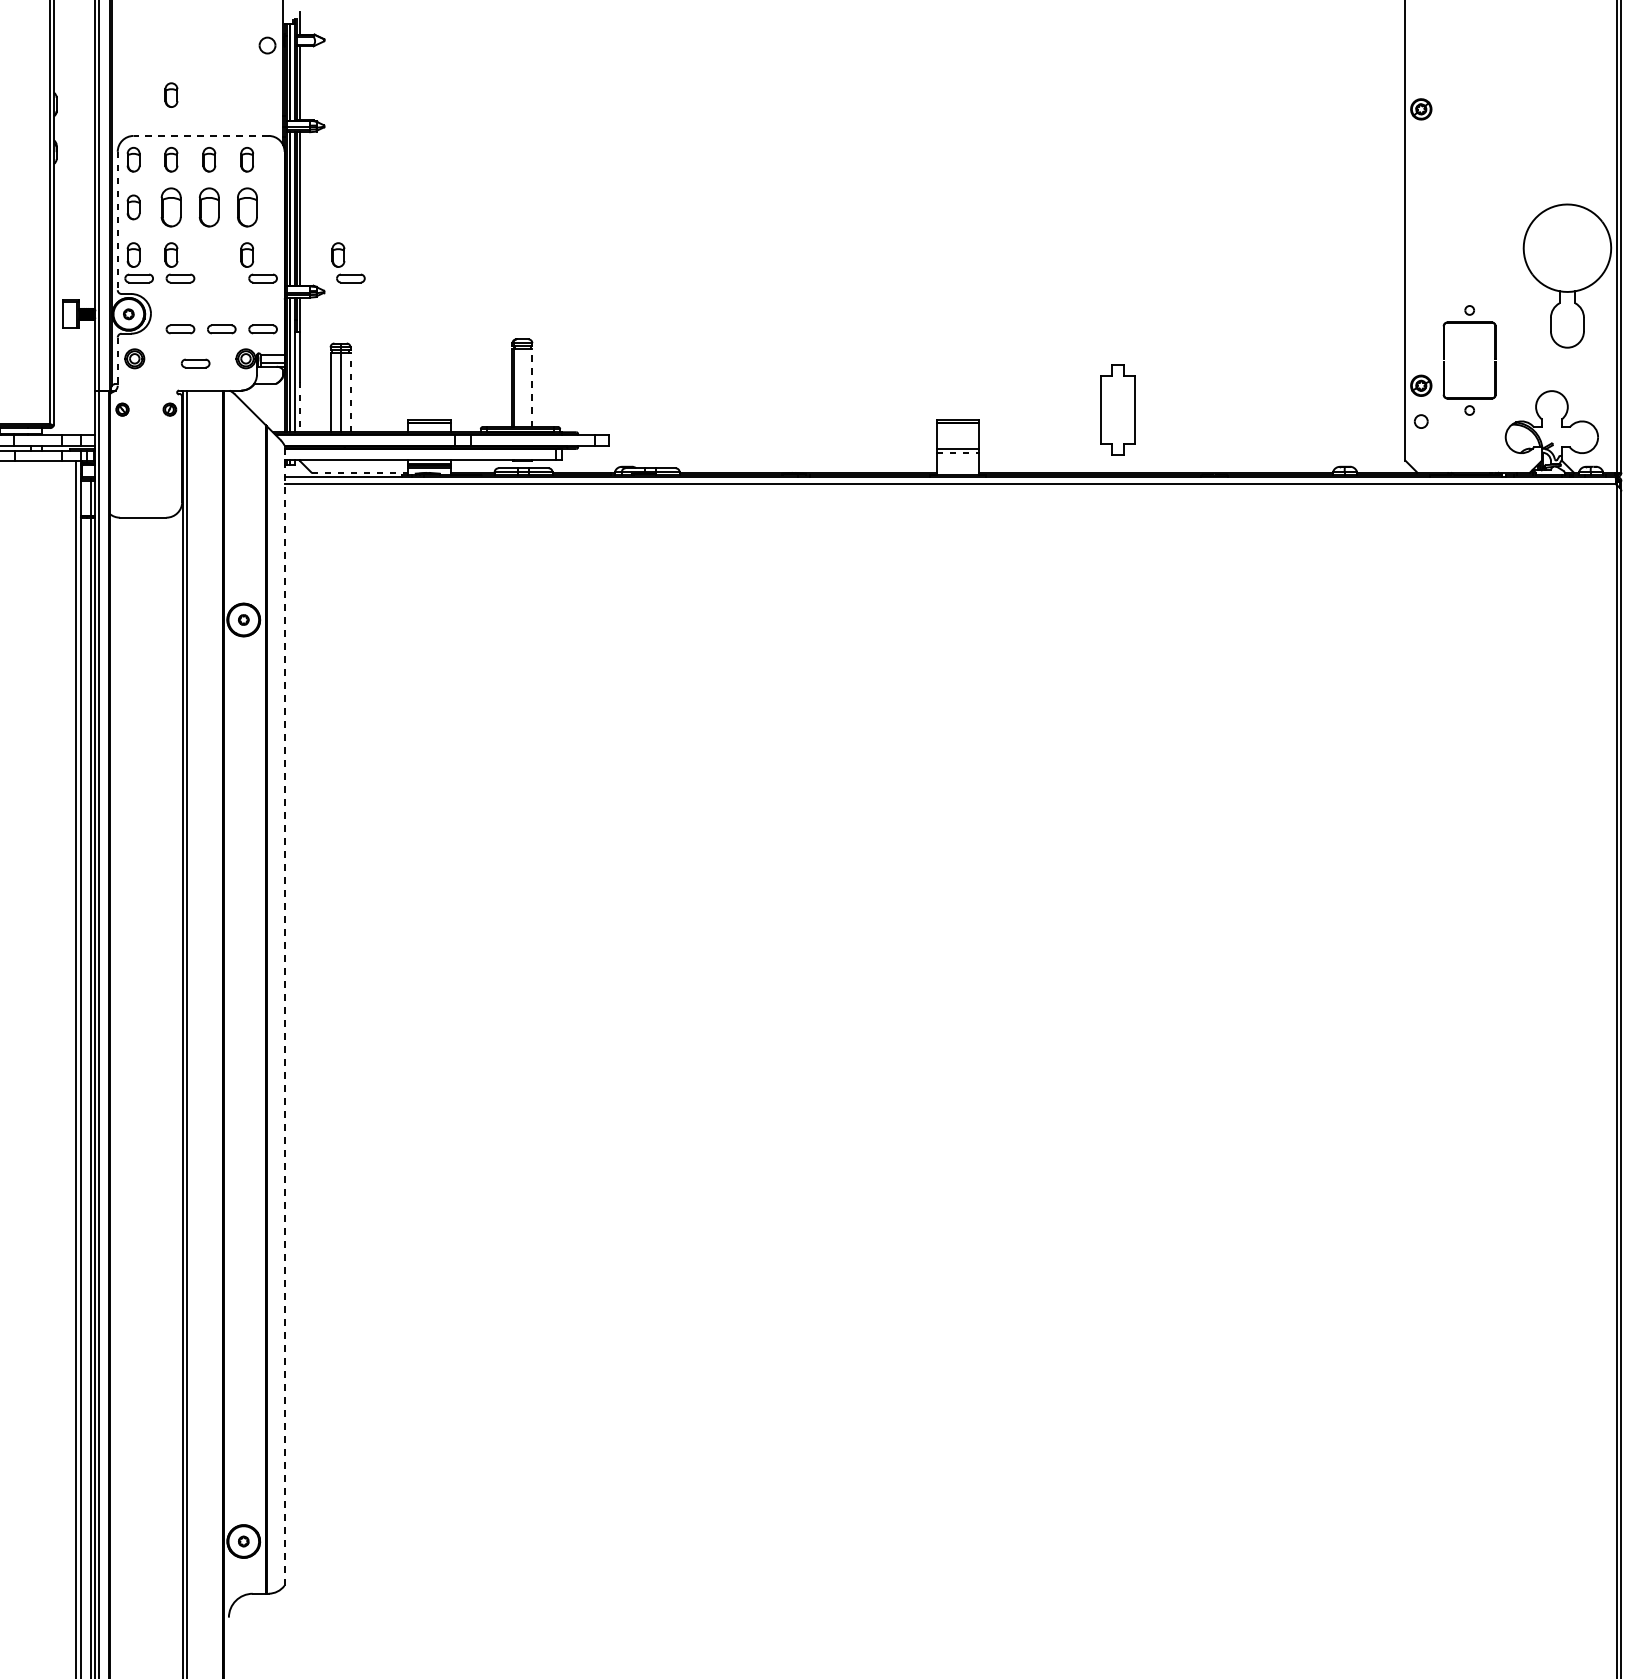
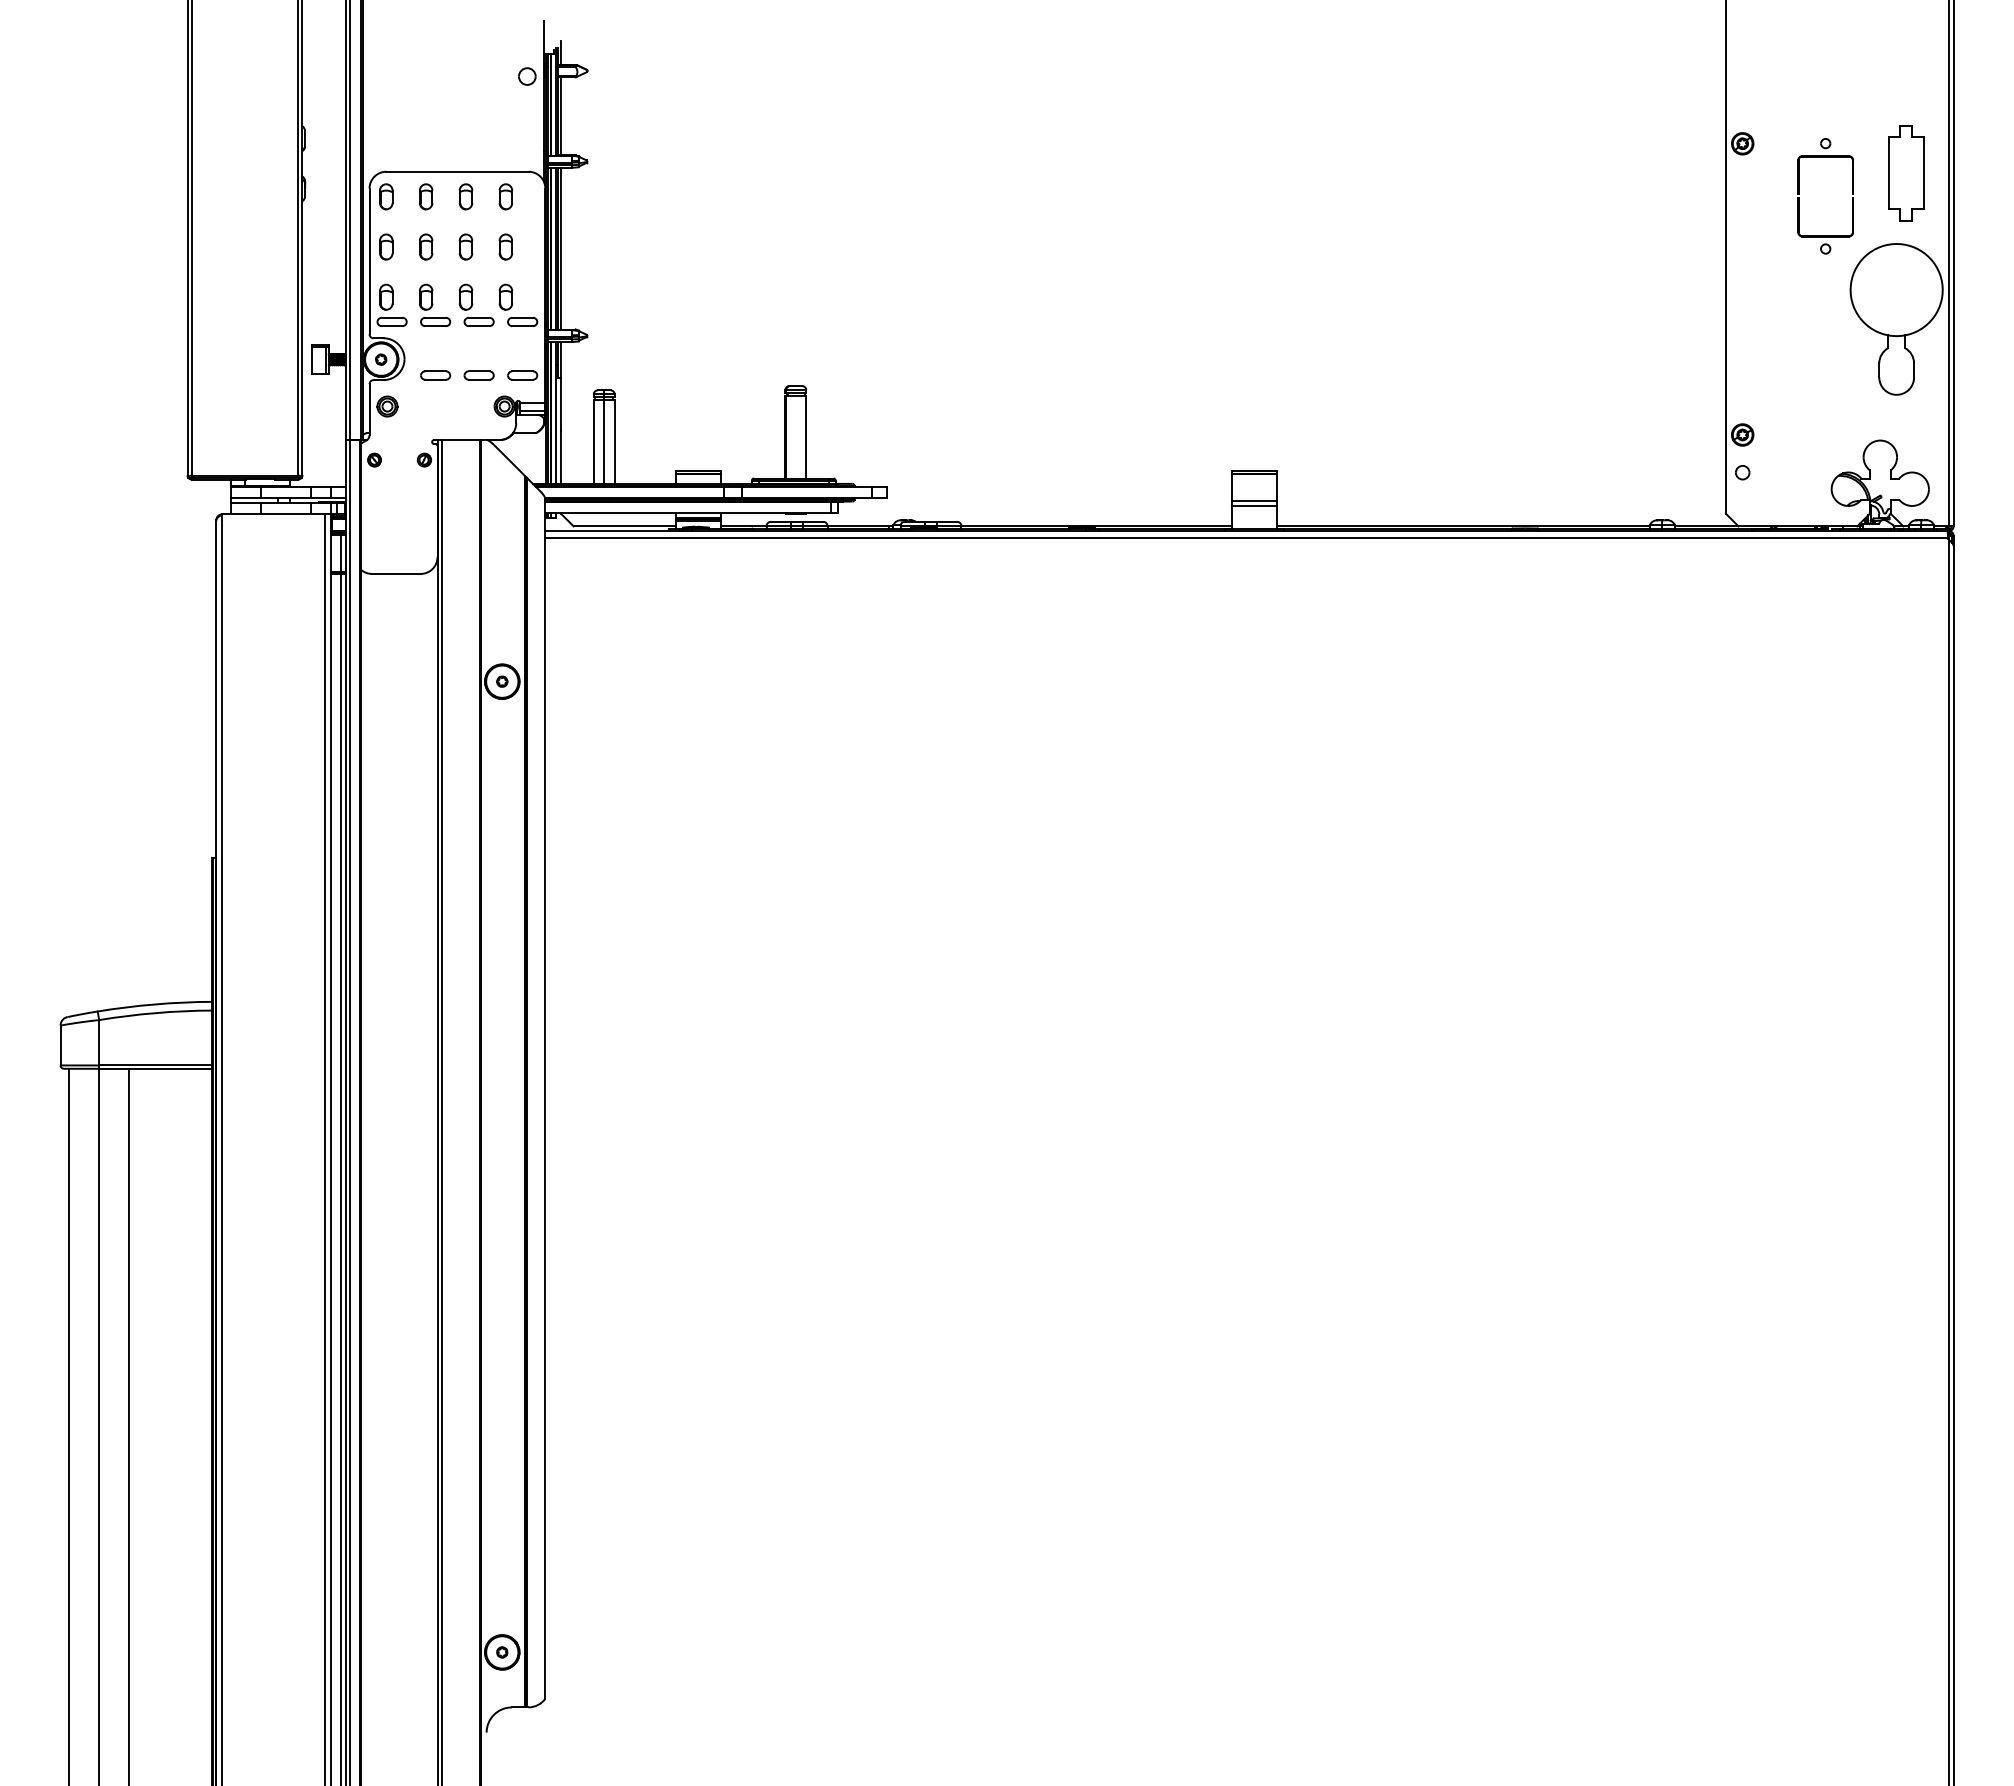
part: (171, 94) -> (426, 128), removed
line: (200, 135) -> (456, 171), dashed -> solid
part: (171, 206) -> (426, 246), size x0.62
part: (208, 206) -> (465, 246), size x0.62
part: (246, 206) -> (505, 246), size x0.62
line: (117, 221) -> (369, 261), dashed -> solid
part: (348, 261) -> (476, 304), moved
part: (1444, 361) -> (1799, 197), moved
line: (117, 362) -> (369, 410), dashed -> solid
part: (195, 363) -> (451, 411), removed
line: (532, 387) -> (806, 436), dashed -> solid
line: (350, 392) -> (614, 442), dashed -> solid
line: (299, 407) -> (561, 457), dashed -> solid
part: (1118, 410) -> (1906, 173), moved
line: (958, 453) -> (1255, 506), dashed -> solid
line: (360, 472) -> (625, 526), dashed -> solid
line: (284, 1015) -> (545, 1098), dashed -> solid

